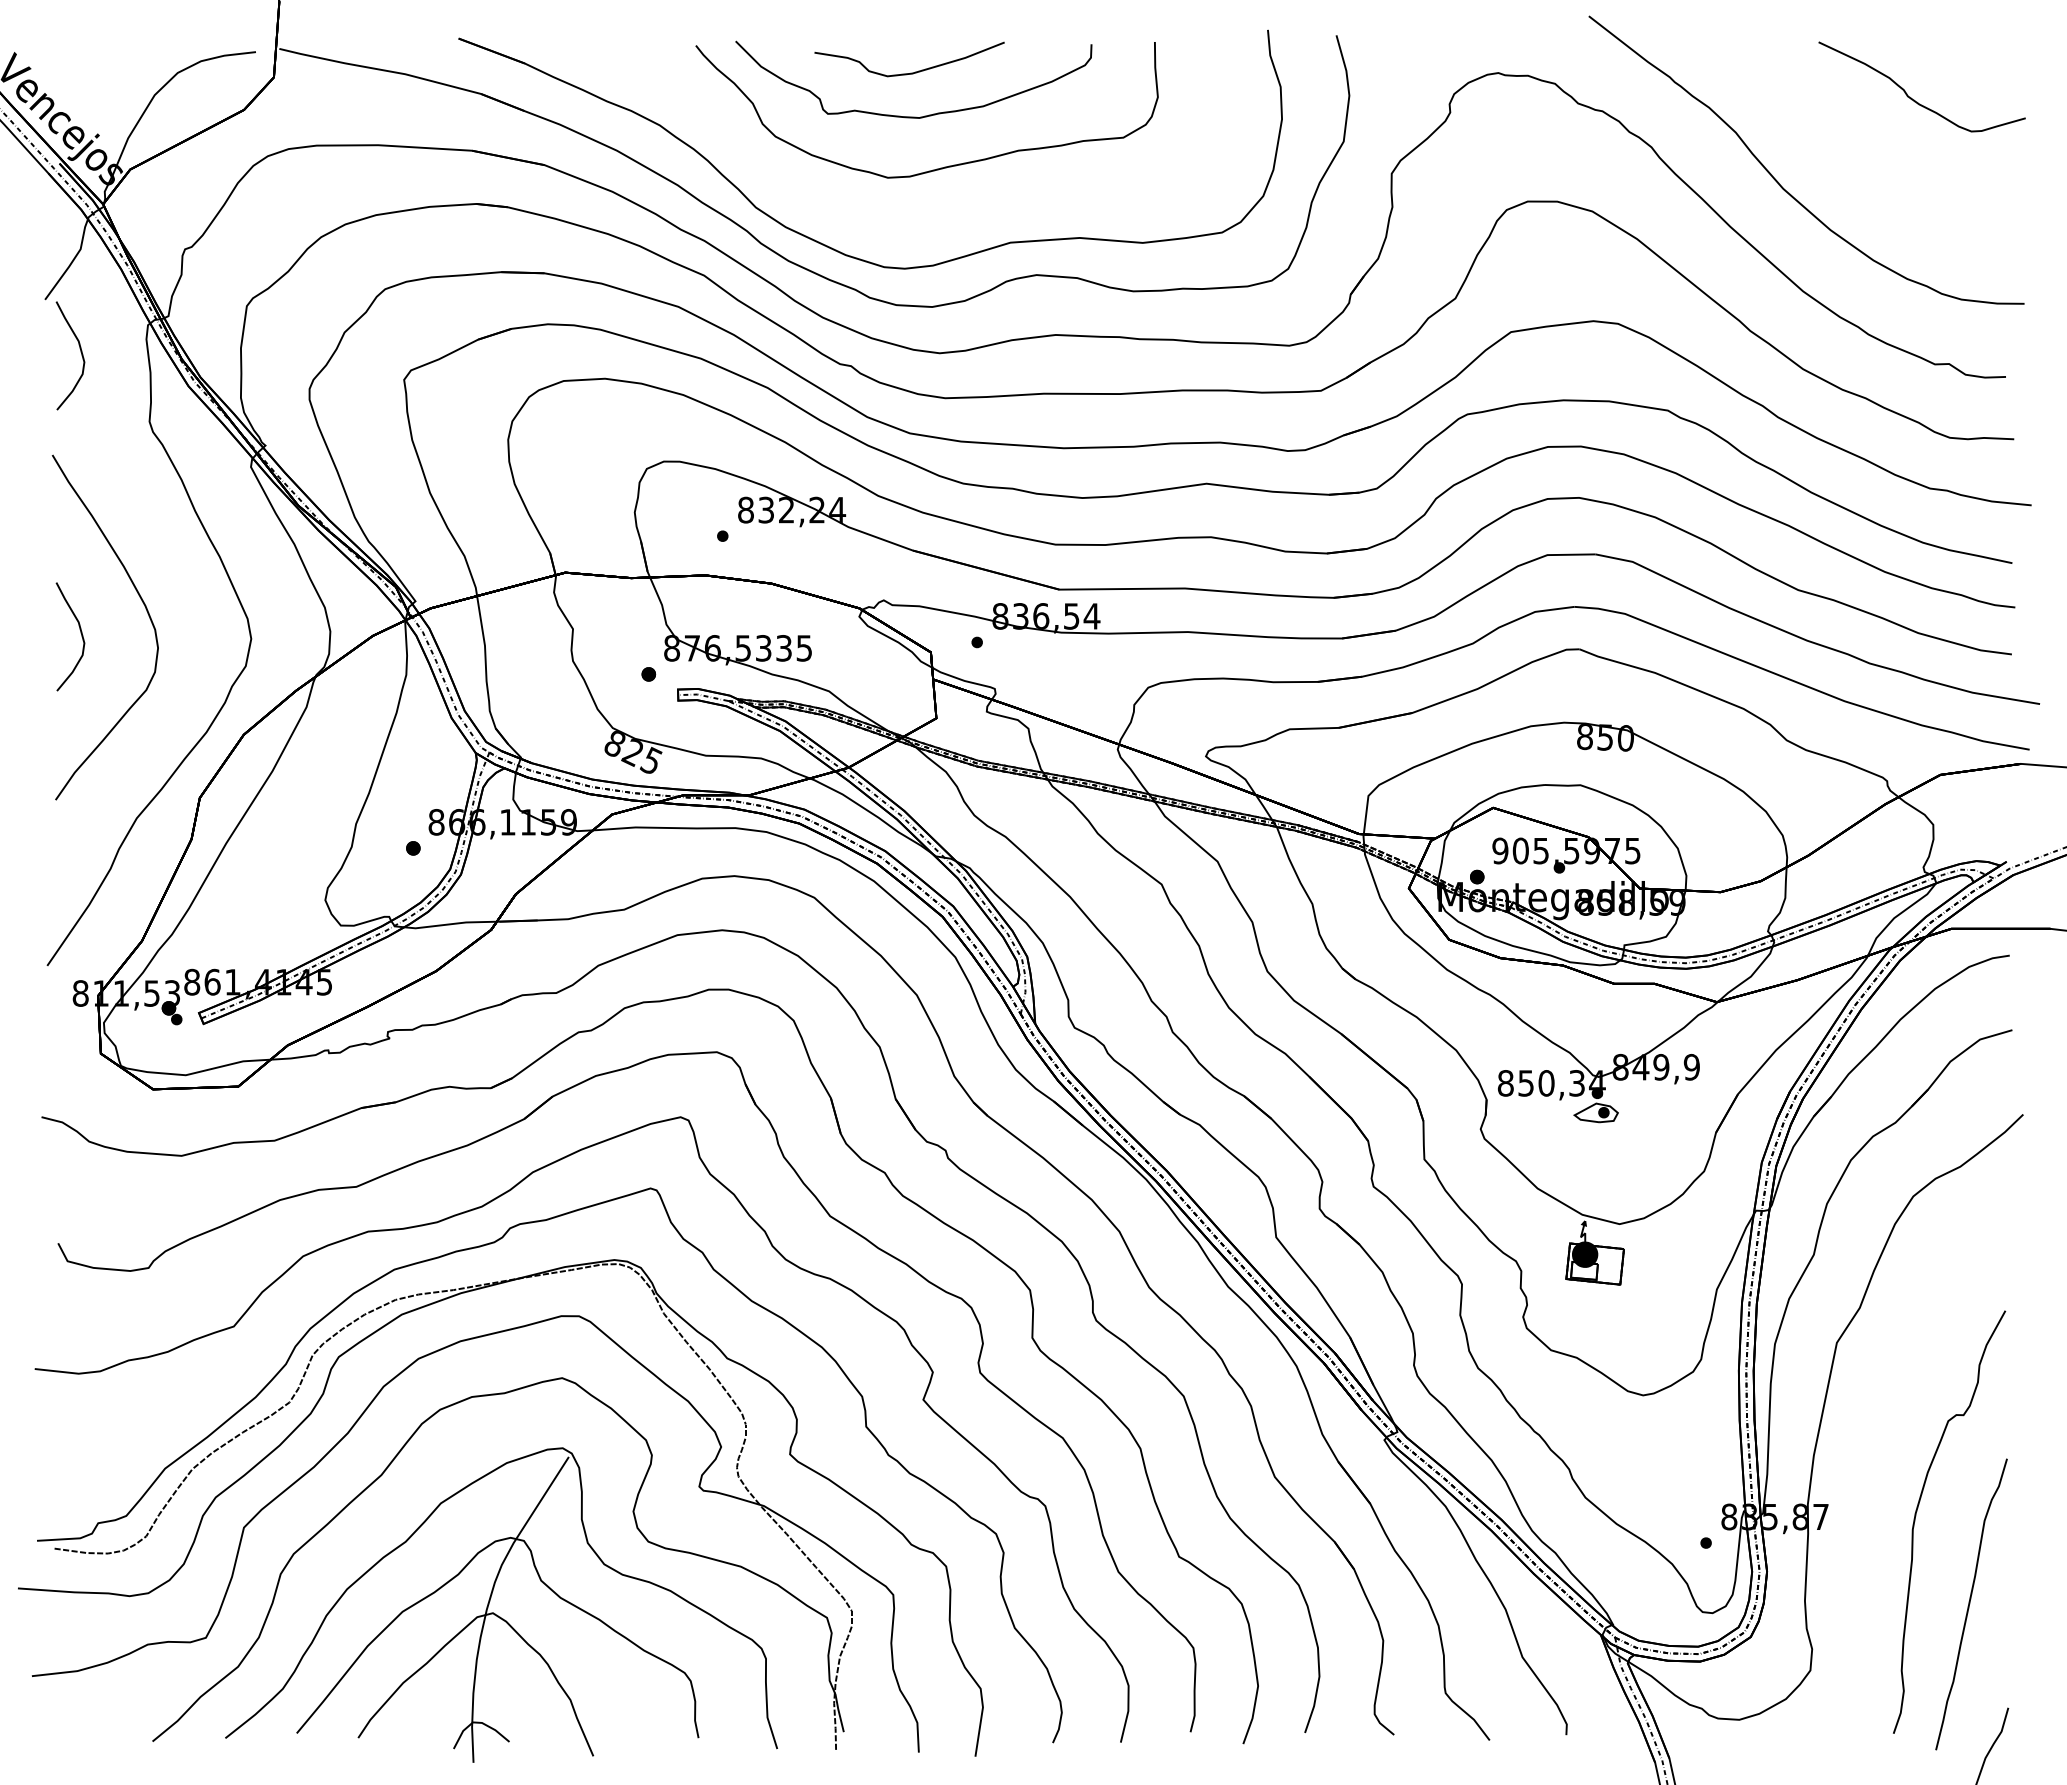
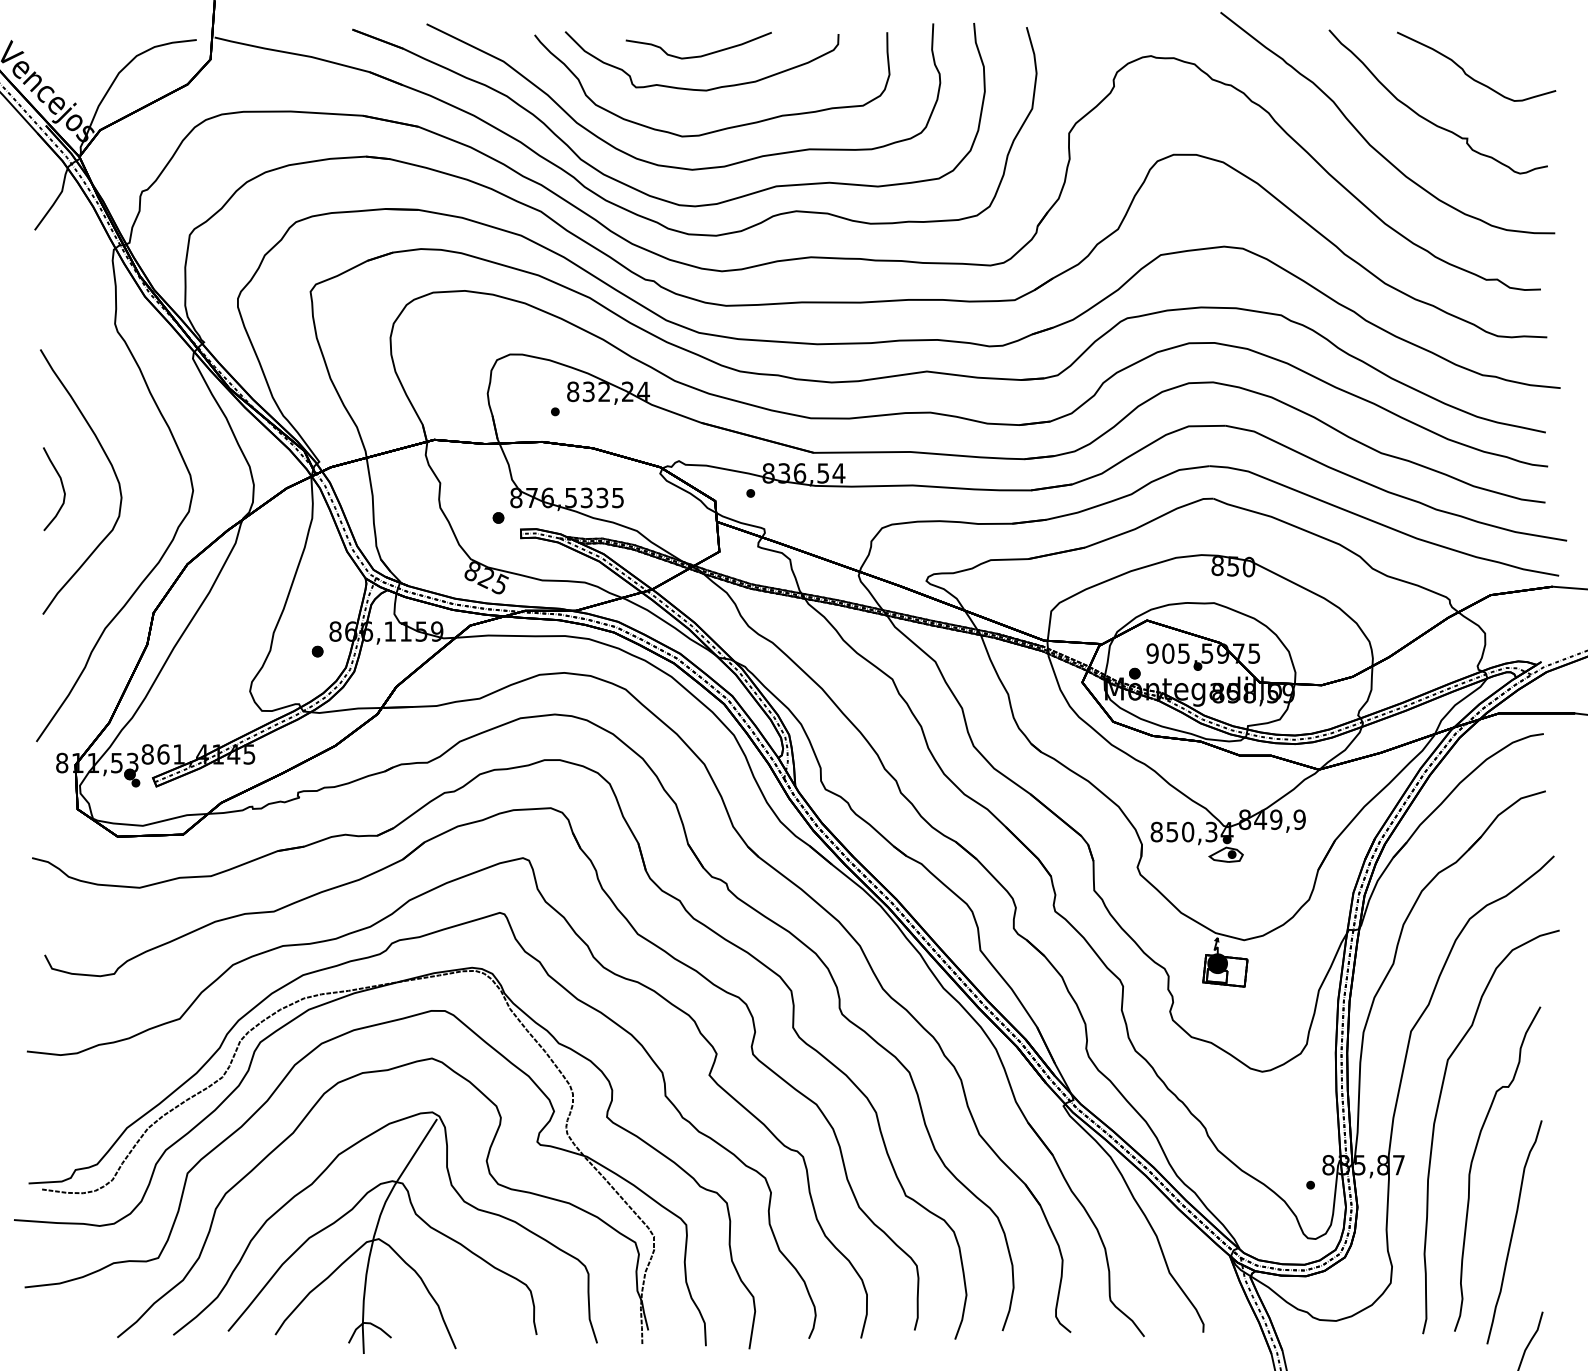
curve: (1858, 155) -> (1427, 119), added
curve: (875, 216) -> (672, 166), added
curve: (80, 352) -> (62, 270), removed
curve: (1869, 1457) -> (1436, 1119), added

